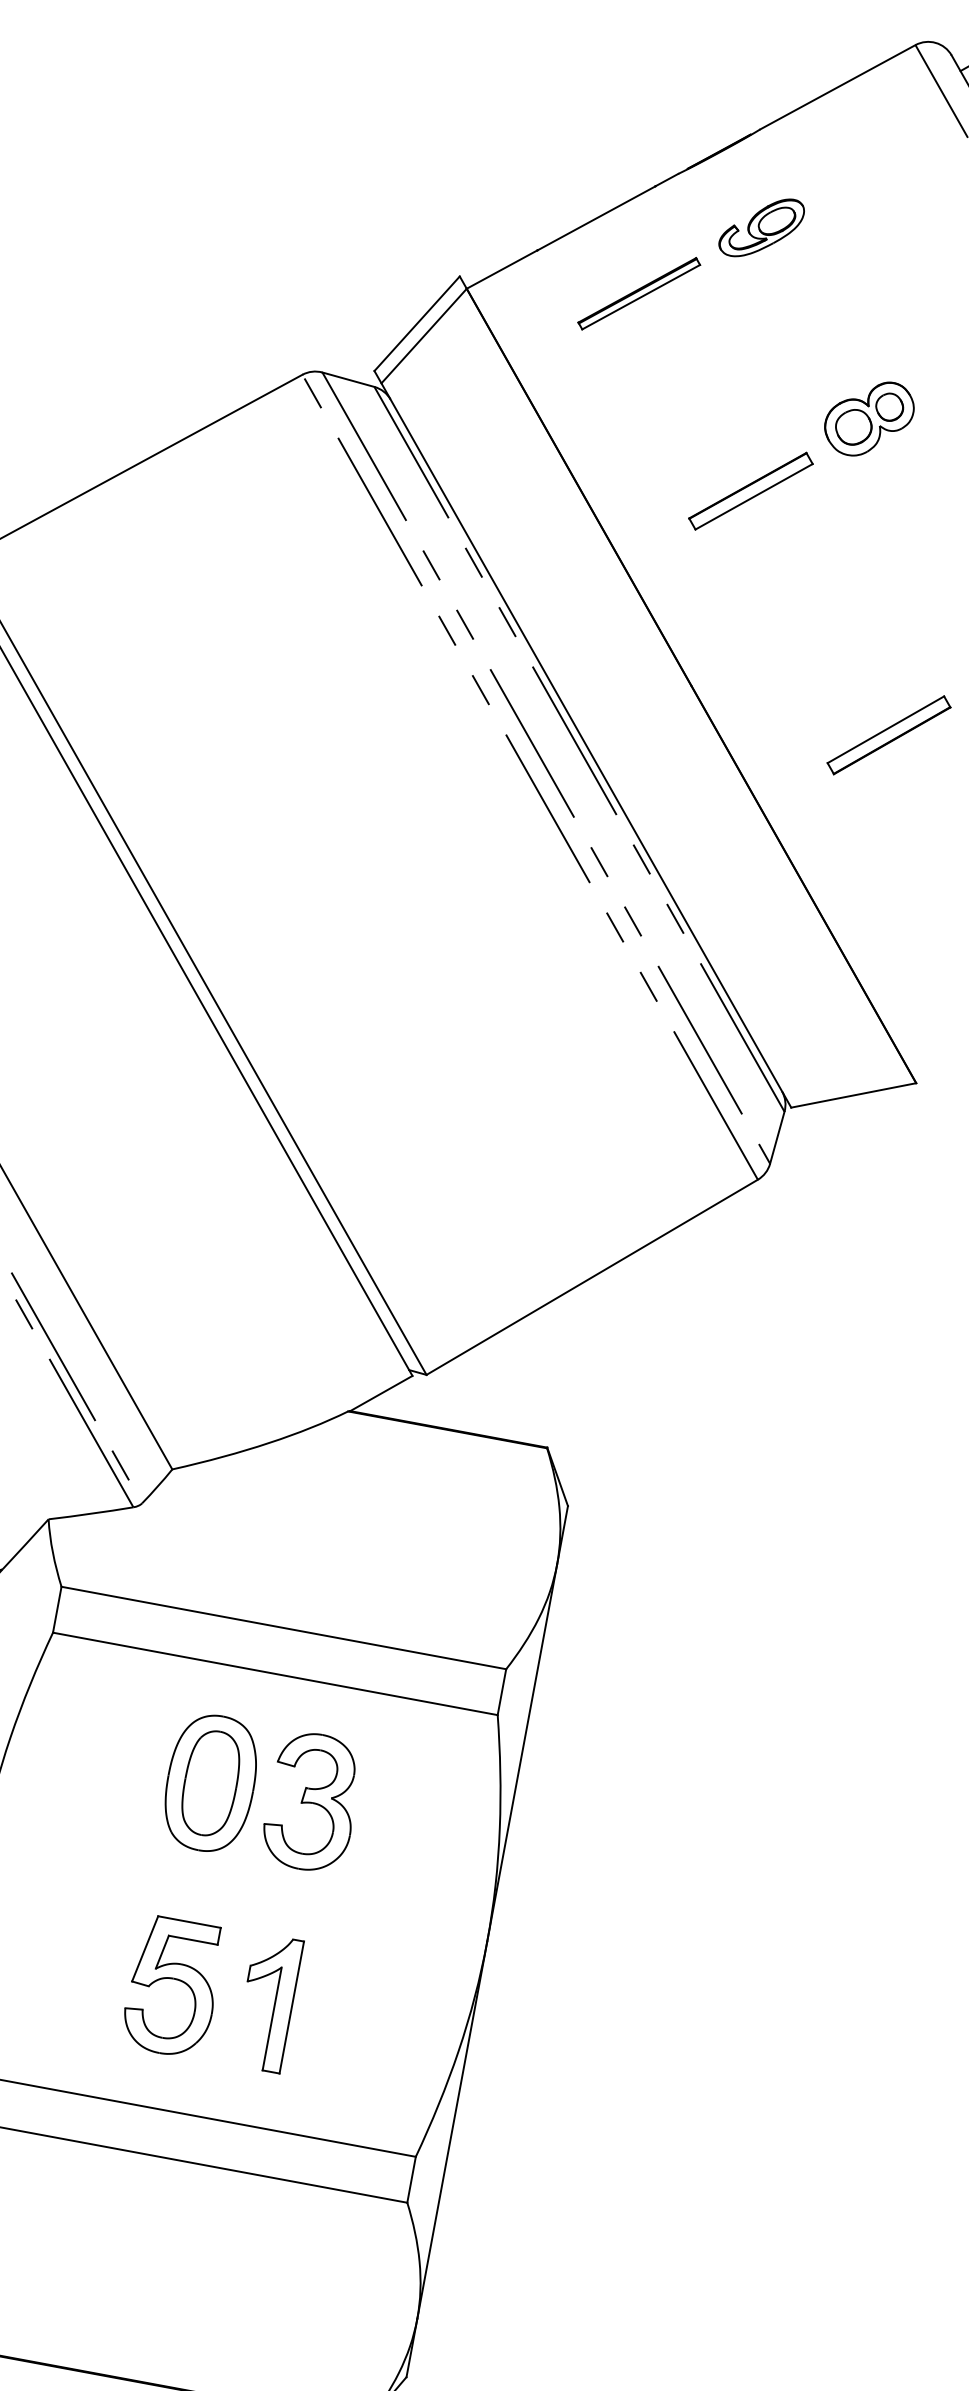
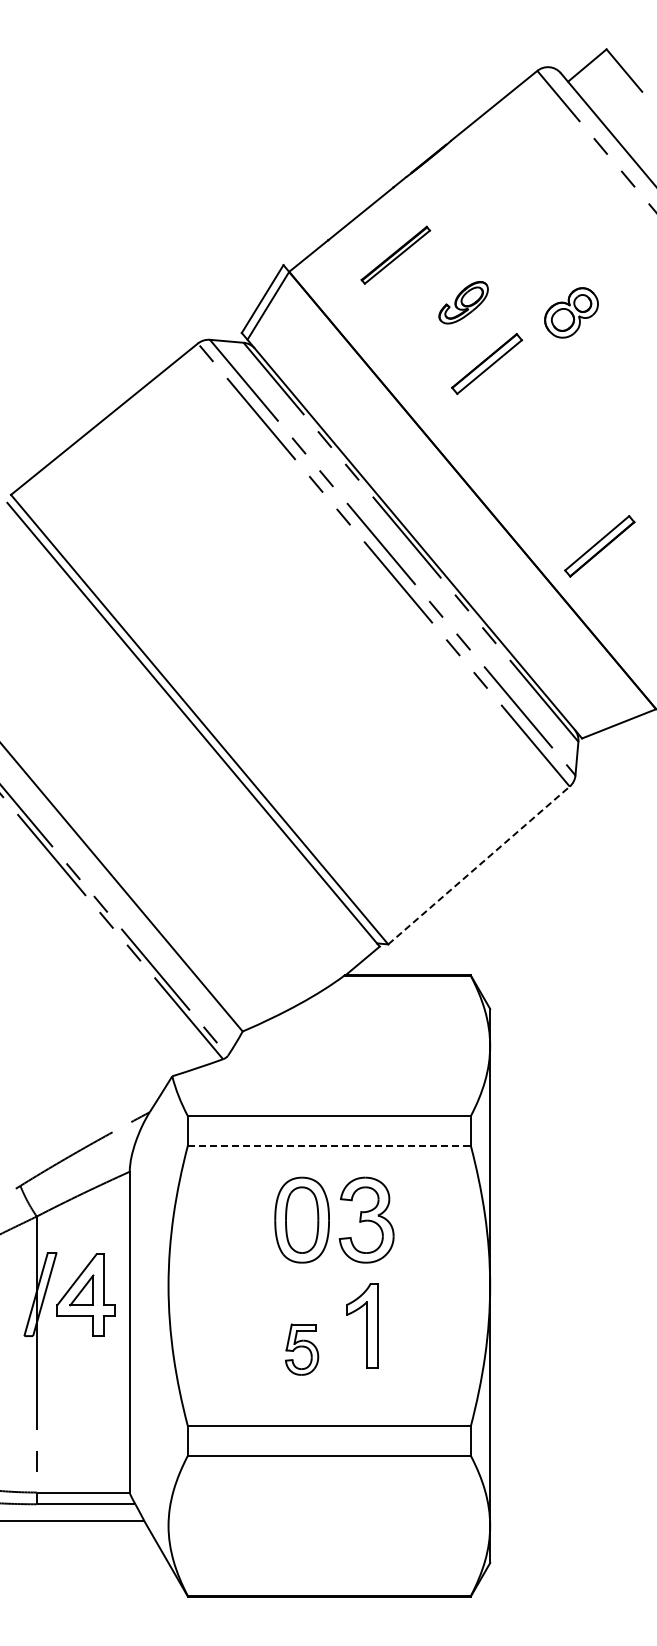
part: (761, 227) -> (463, 302), moved
part: (869, 418) -> (571, 312), moved
part: (888, 735) -> (599, 546), moved
line: (592, 1277) -> (479, 865), solid -> dashed
line: (275, 1673) -> (329, 1145), solid -> dashed
part: (172, 1986) -> (301, 1349), size x0.6
part: (268, 2002) -> (362, 1325), moved

